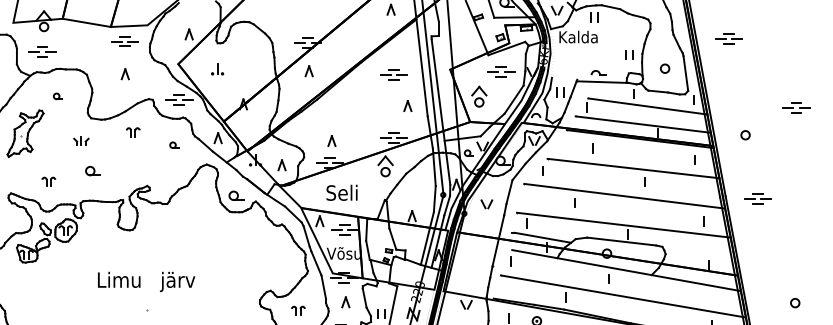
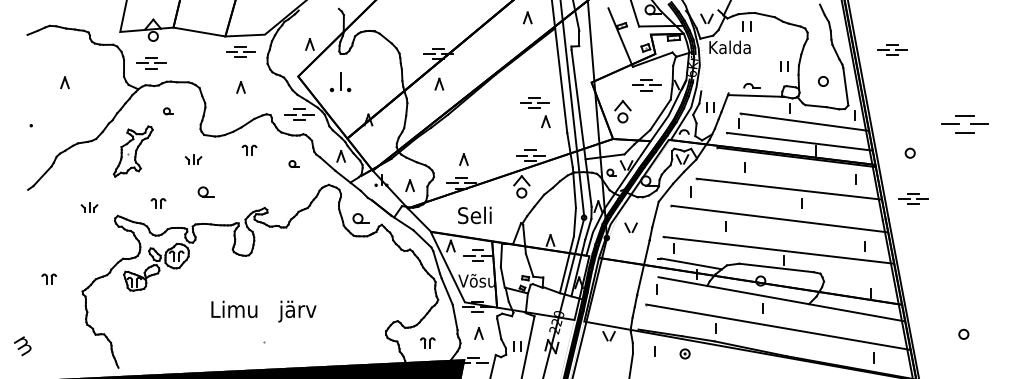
part: (217, 68) -> (340, 81), size x1.6
part: (393, 74) -> (534, 102), moved
part: (796, 108) -> (965, 124), size x1.6
part: (757, 198) -> (913, 198), moved

